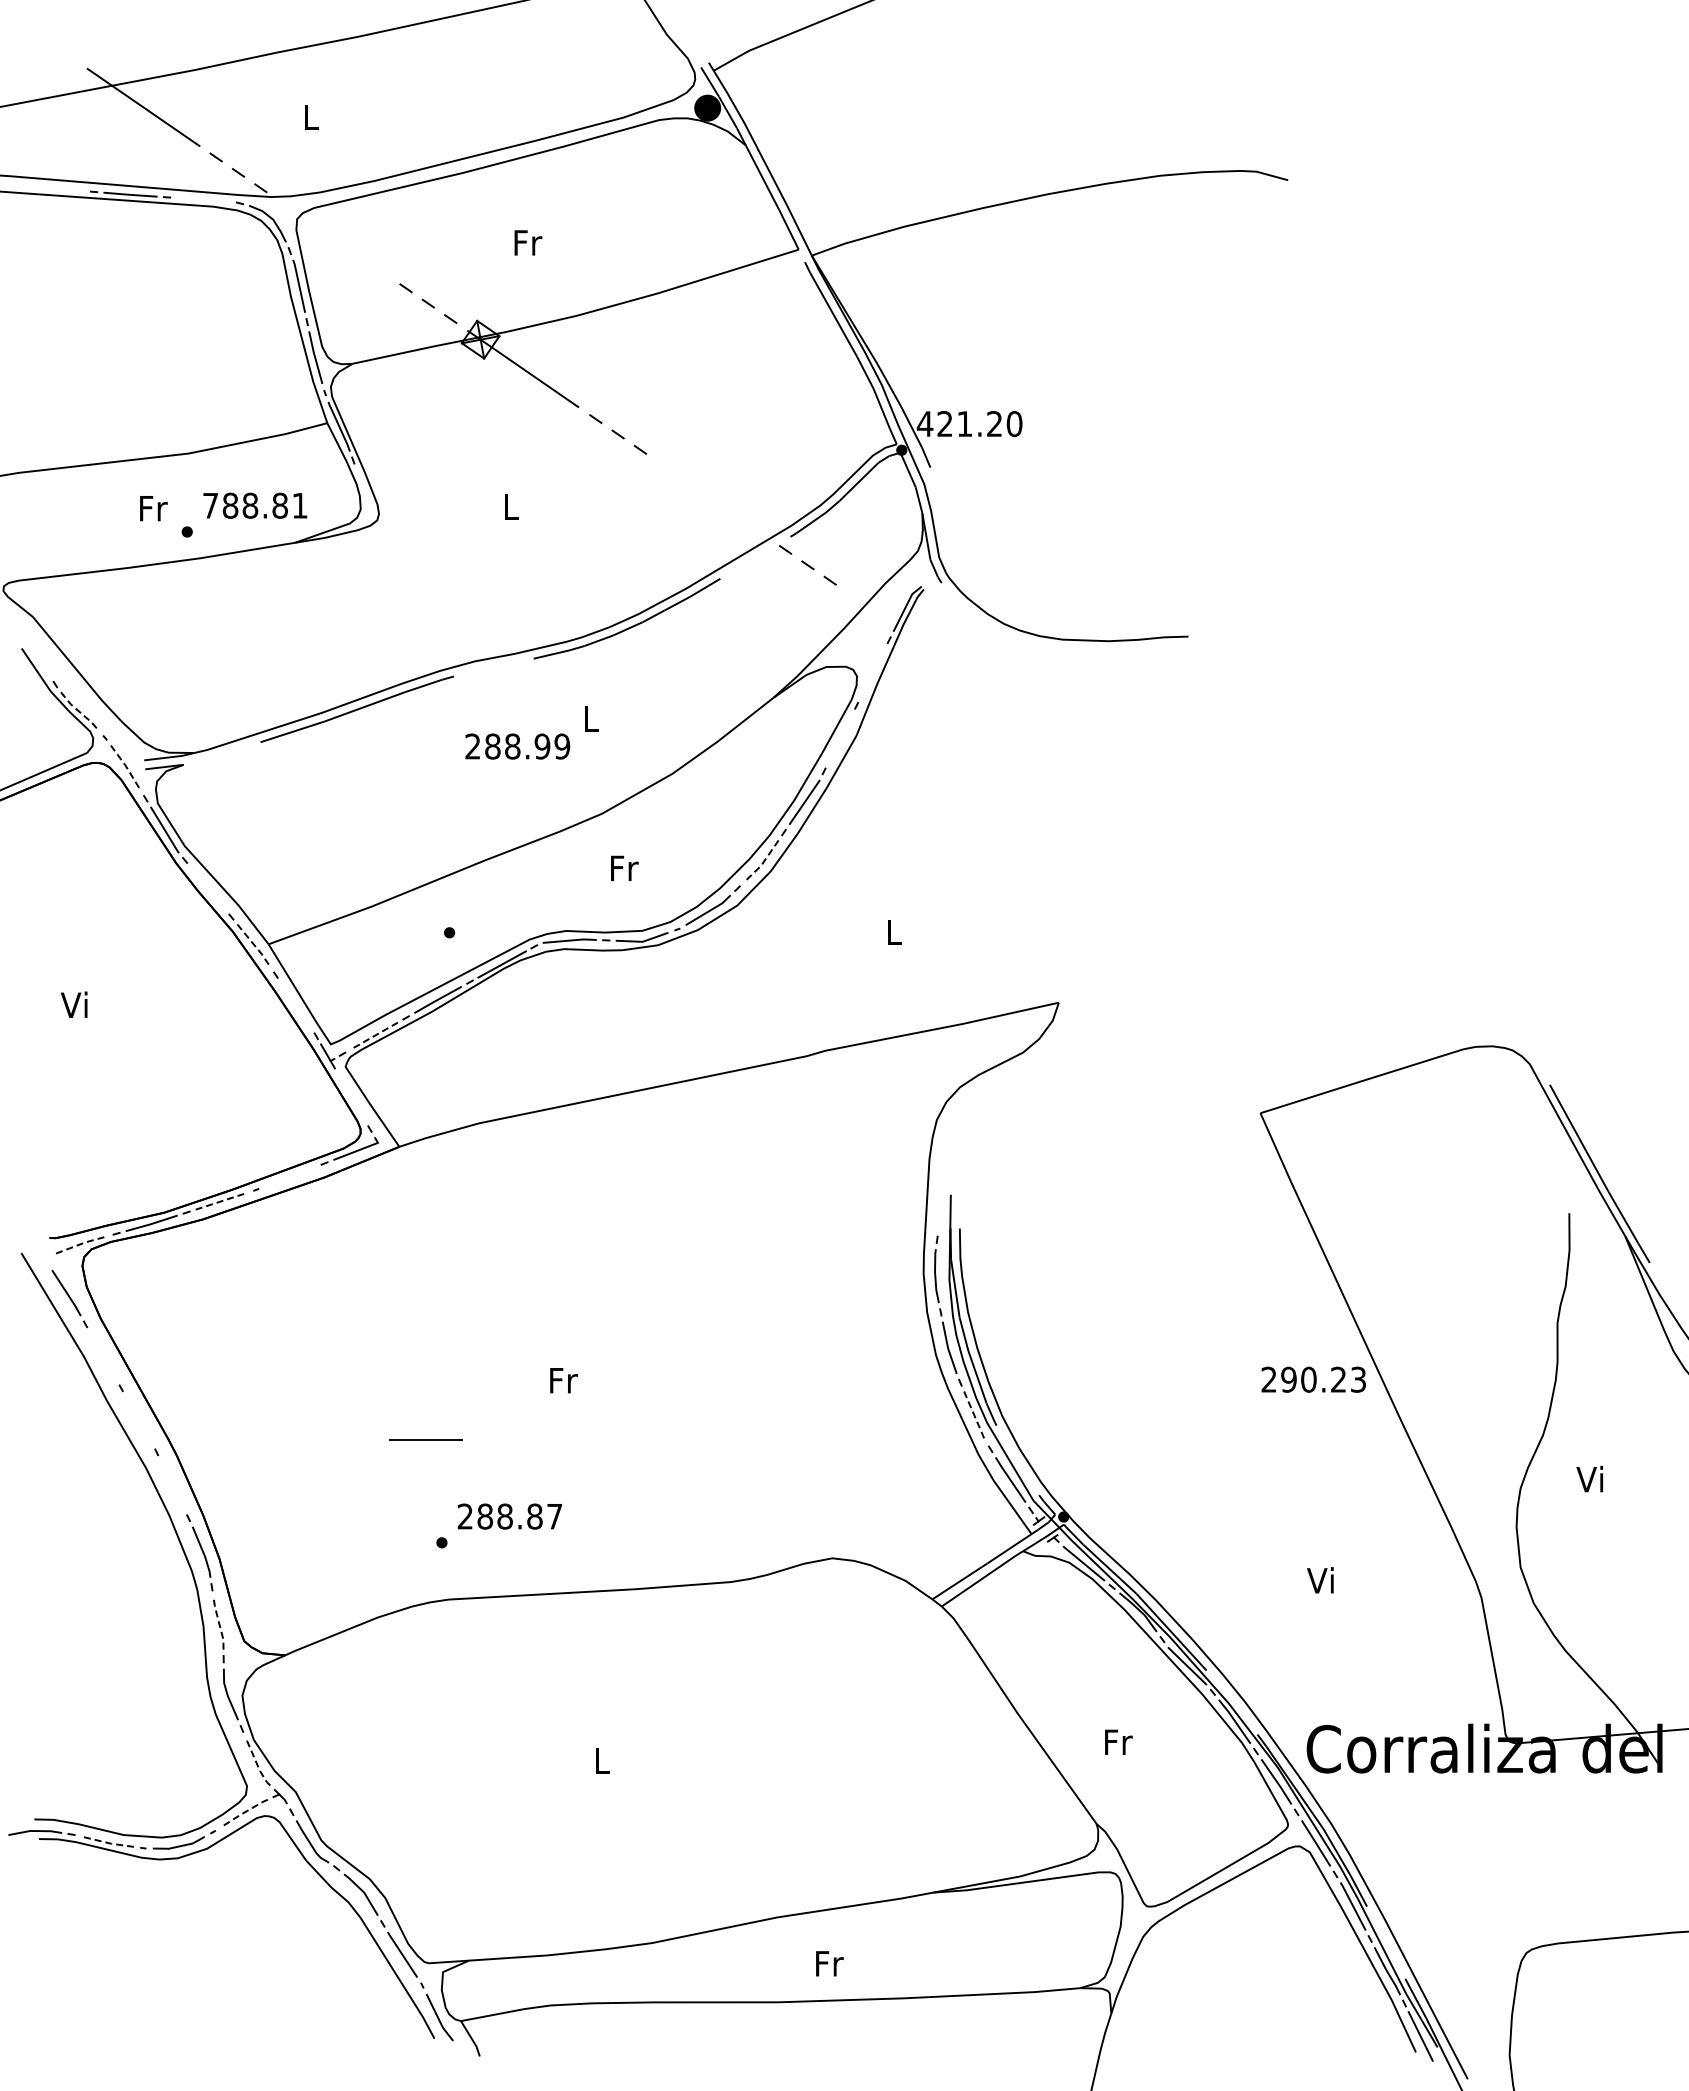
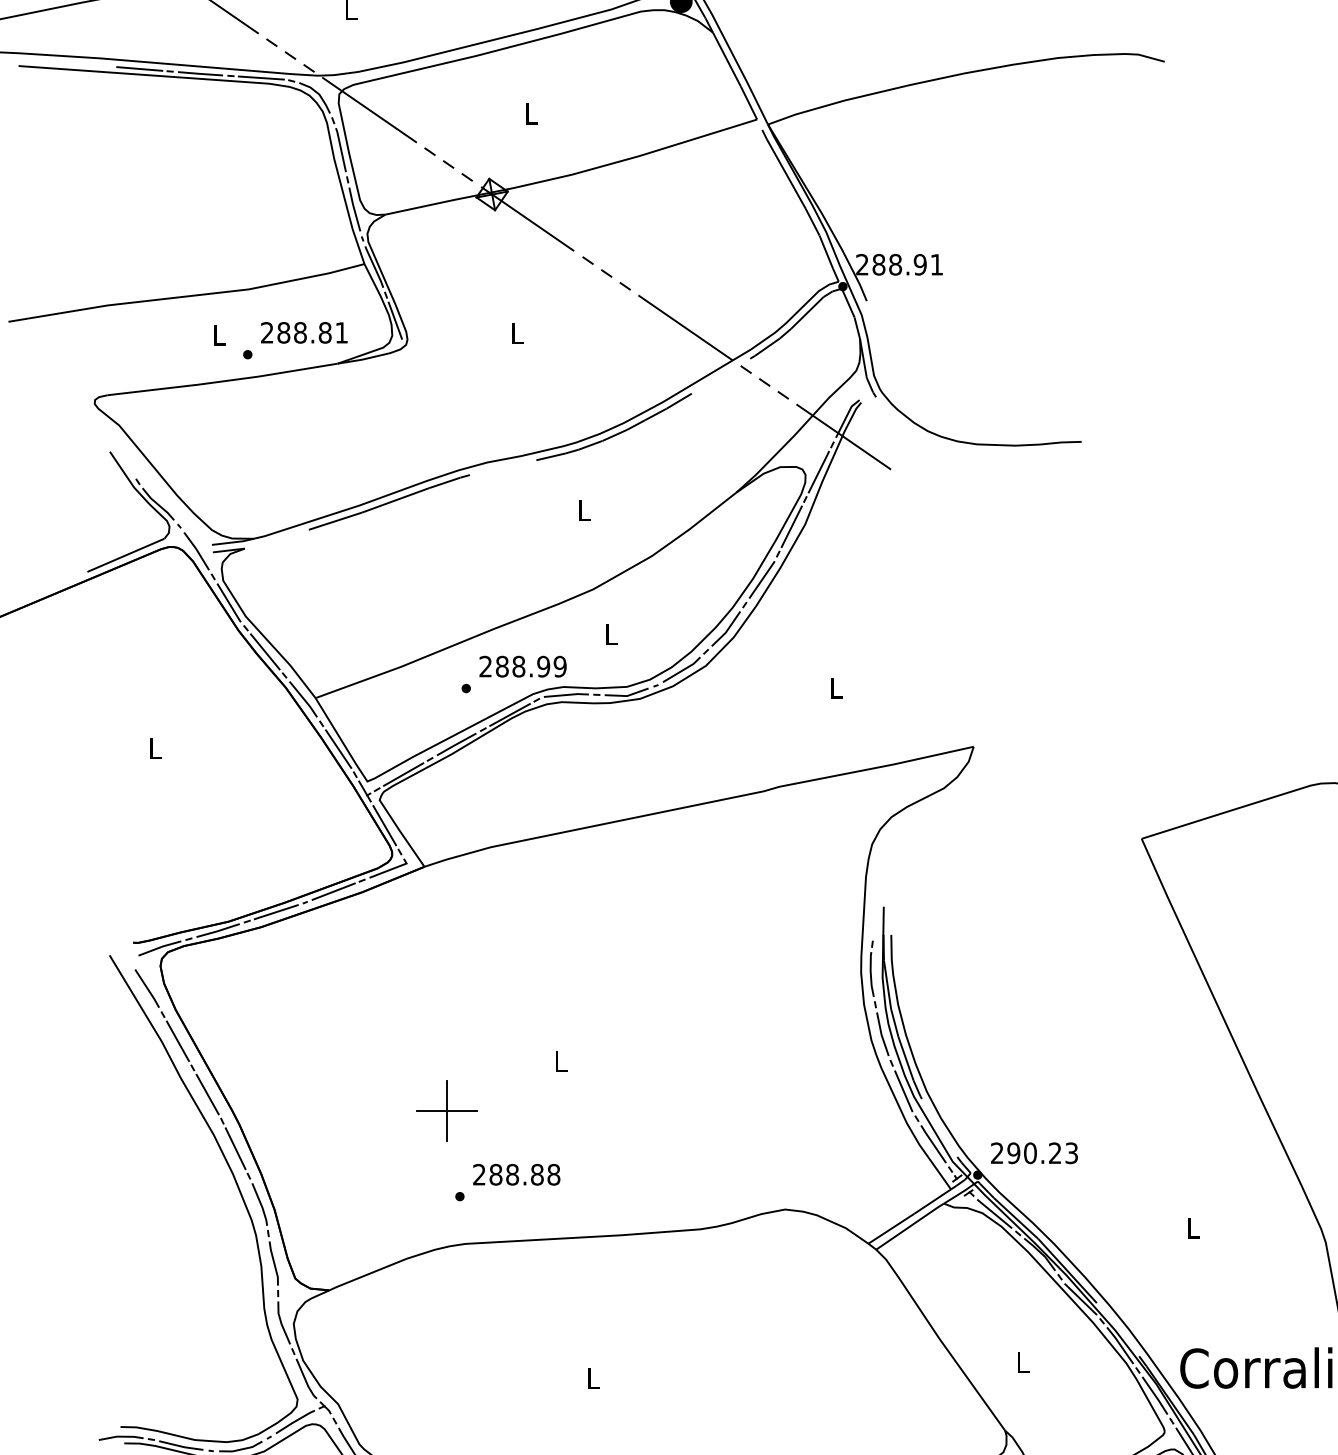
line: (57, 188) -> (139, 68), added
line: (203, 199) -> (261, 77), added
line: (333, 237) -> (369, 109), added
text: (528, 242) -> (532, 113), Fr -> L
text: (969, 424) -> (899, 265), 421.20 -> 288.91
line: (364, 490) -> (395, 320), added
line: (712, 499) -> (685, 327), added
text: (210, 505) -> (267, 332), 788.81 -> 288.81
text: (153, 508) -> (219, 335), Fr -> L
line: (902, 630) -> (843, 436), added
line: (872, 672) -> (818, 471), added
line: (79, 712) -> (158, 505), dashed -> solid
line: (840, 738) -> (791, 526), added
text: (517, 746) -> (522, 666), moved
line: (126, 766) -> (197, 550), dashed -> solid
line: (762, 863) -> (726, 630), dashed -> solid
text: (624, 868) -> (611, 634), Fr -> L
line: (208, 888) -> (265, 651), added
line: (255, 945) -> (304, 699), dashed -> solid
text: (73, 1004) -> (153, 748), Vi -> L
line: (296, 1005) -> (338, 749), added
line: (373, 1036) -> (402, 774), dashed -> solid
line: (351, 1096) -> (384, 824), added
line: (290, 1176) -> (333, 891), added
line: (221, 1201) -> (276, 912), dashed -> solid
line: (81, 1243) -> (159, 947), dashed -> solid
line: (103, 1356) -> (178, 1041), added
text: (1313, 1379) -> (1034, 1153), moved
text: (563, 1380) -> (561, 1061), Fr -> L
line: (975, 1417) -> (904, 1092), dashed -> solid
line: (138, 1419) -> (207, 1093), added
line: (426, 1440) -> (447, 1111), added
line: (172, 1484) -> (235, 1148), added
text: (554, 1516) -> (553, 1174), 288.87 -> 288.88
text: (1320, 1580) -> (1191, 1228), Vi -> L
line: (219, 1623) -> (274, 1263), dashed -> solid
text: (1118, 1741) -> (1023, 1362), Fr -> L
line: (256, 1763) -> (305, 1380), dashed -> solid
line: (244, 1812) -> (295, 1421), dashed -> solid
line: (107, 1842) -> (181, 1446), dashed -> solid

